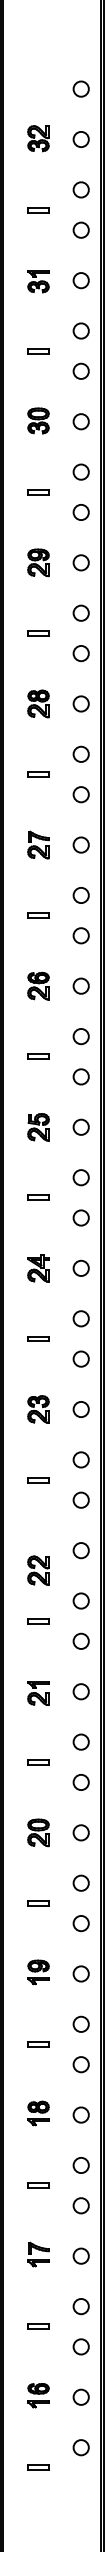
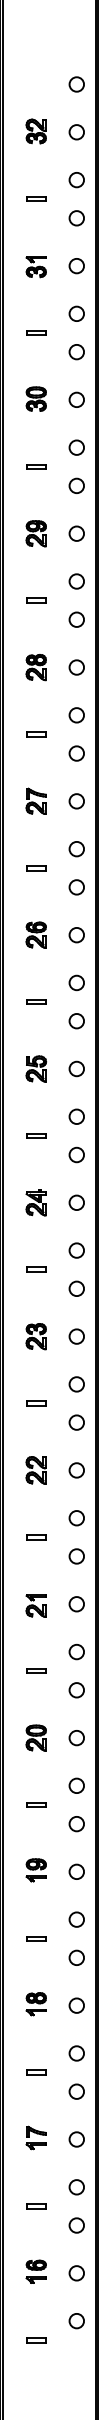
part: (38, 1570) -> (36, 1470), moved

